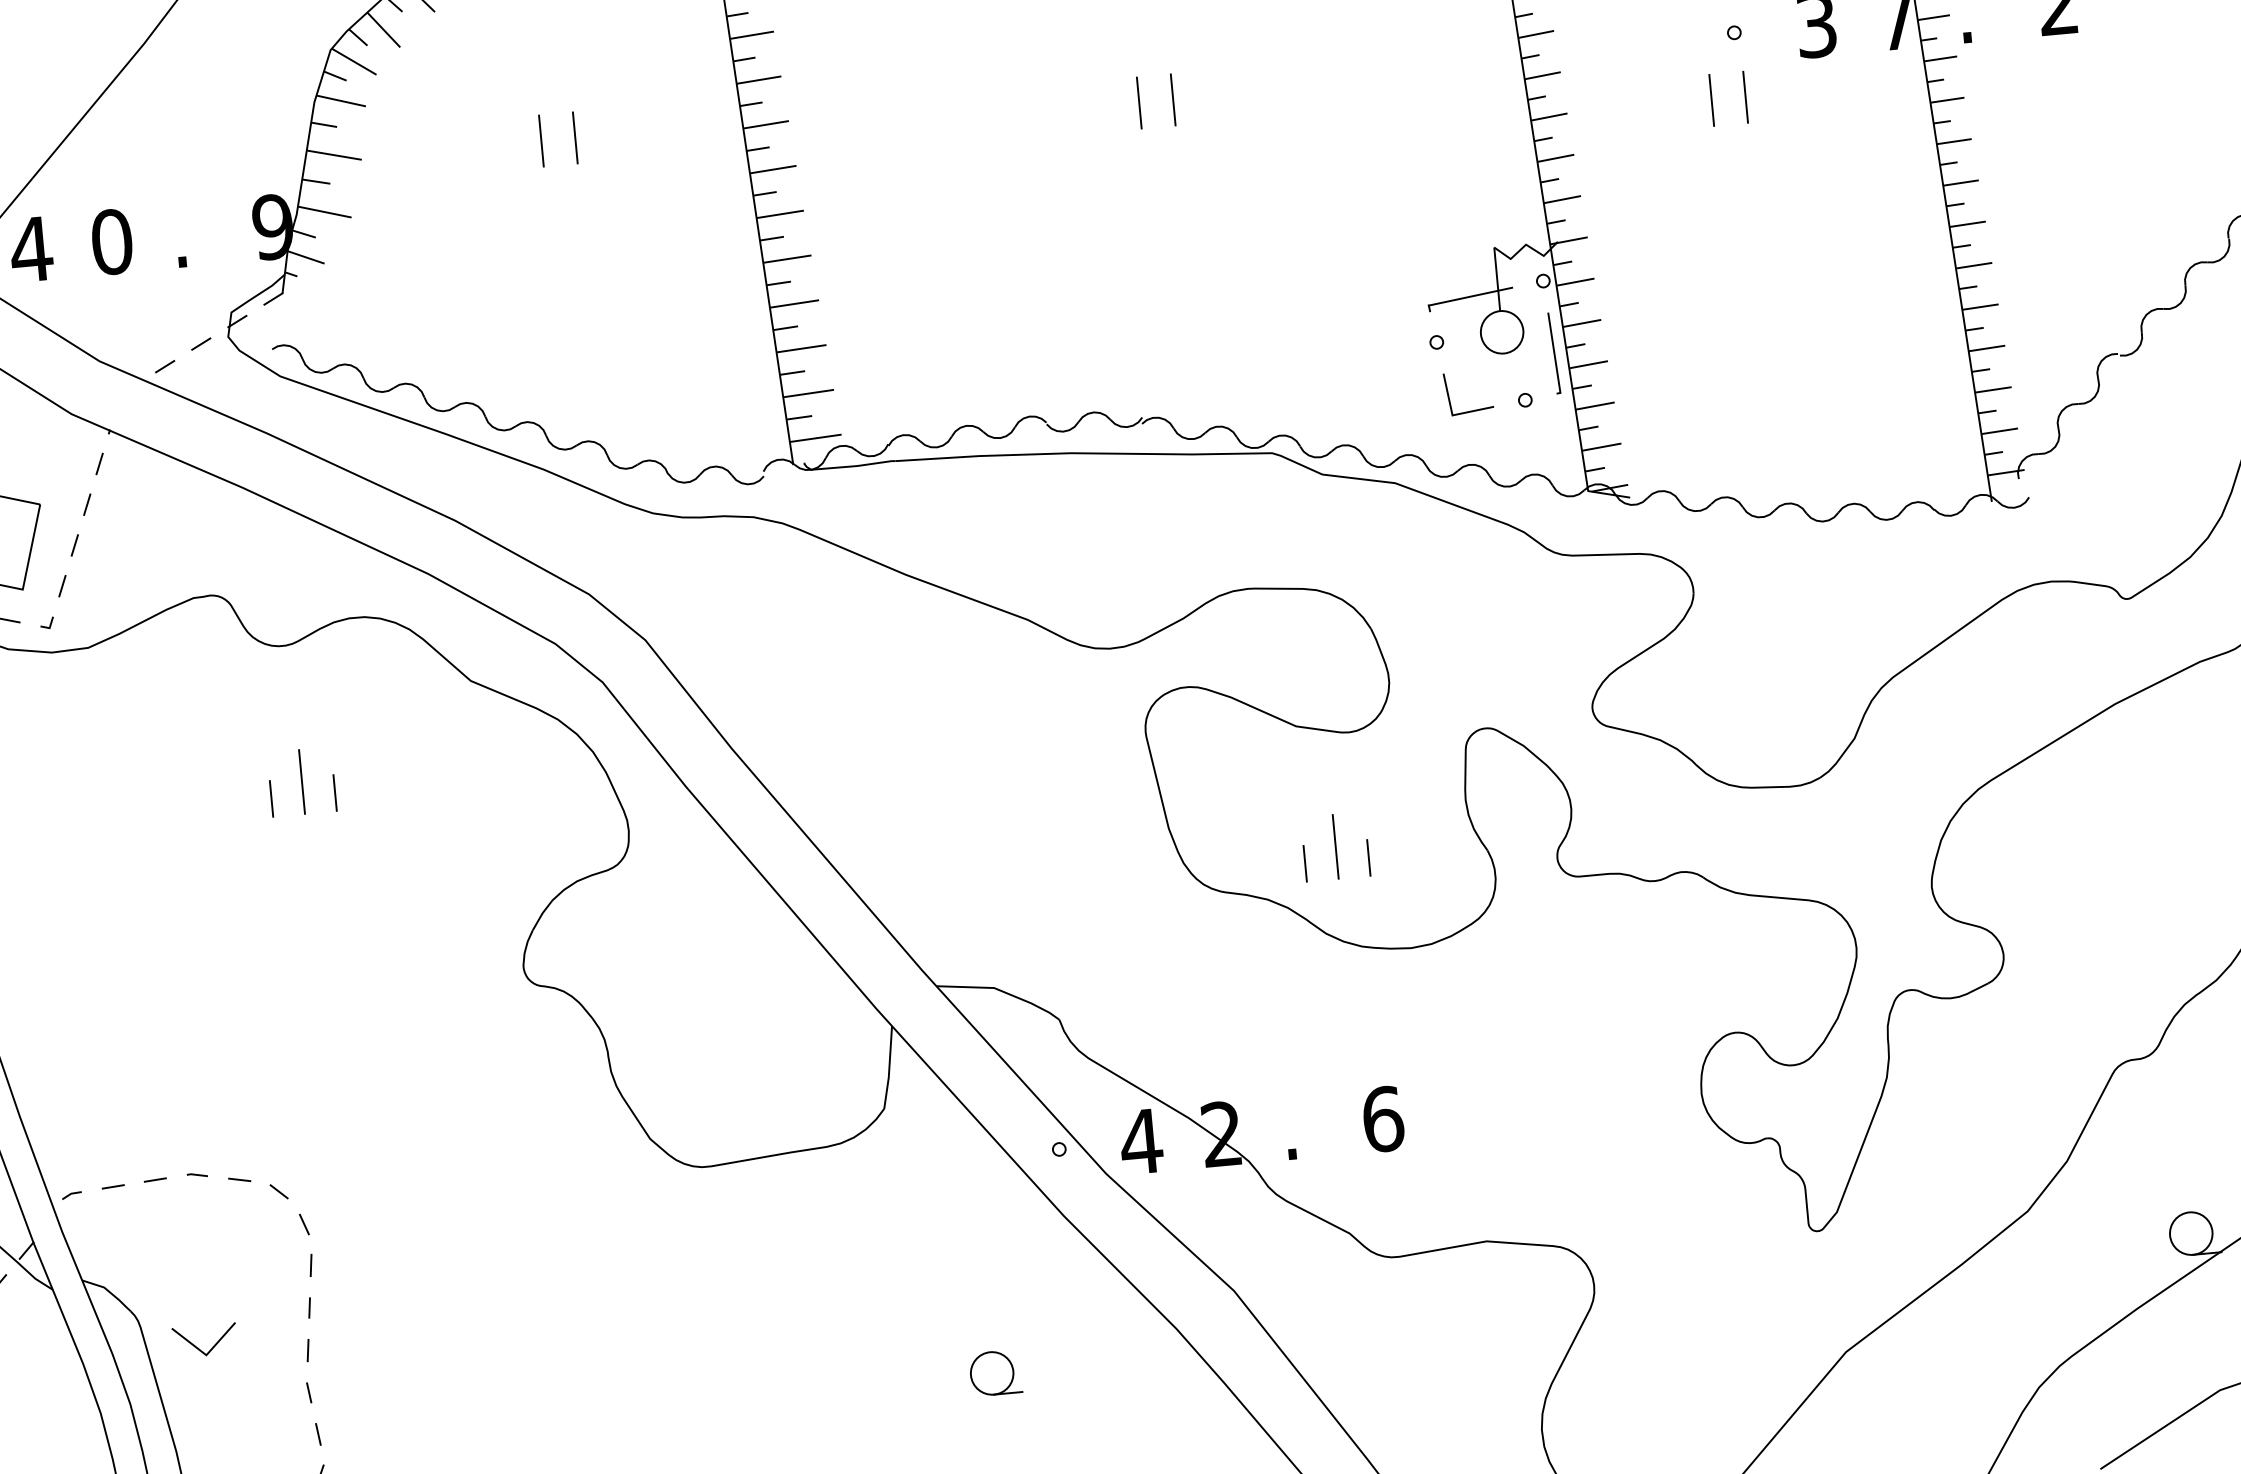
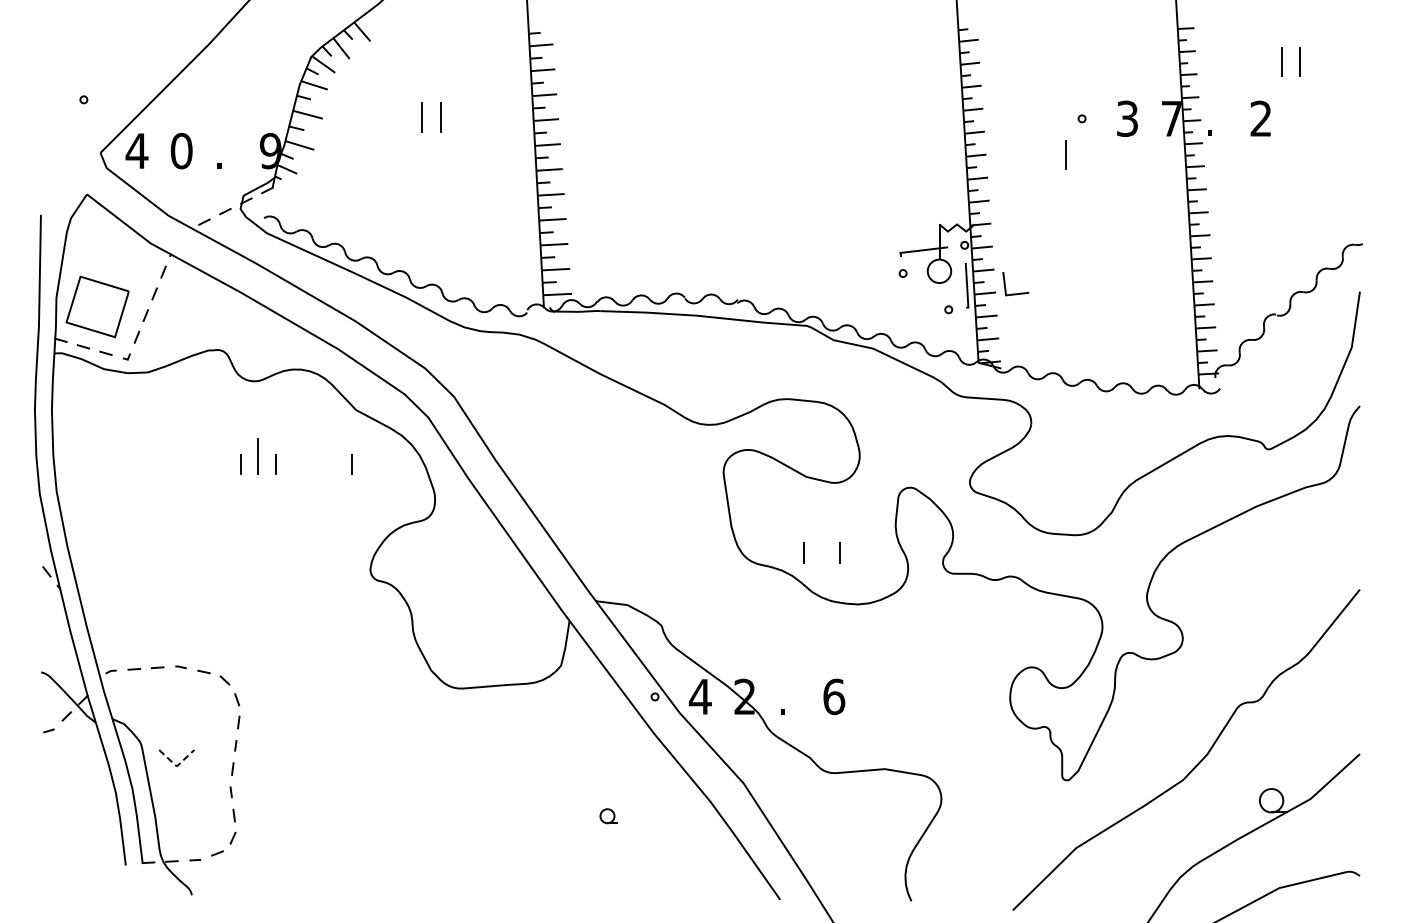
line: (1744, 96) -> (1084, 154), removed
line: (1172, 100) -> (770, 127), removed
line: (1139, 103) -> (752, 127), removed
line: (1469, 410) -> (1015, 293), moved
line: (471, 780) -> (351, 464), added
line: (1336, 845) -> (822, 544), removed
line: (205, 1355) -> (176, 766), solid -> dashed
part: (995, 1371) -> (608, 815), size x0.6

